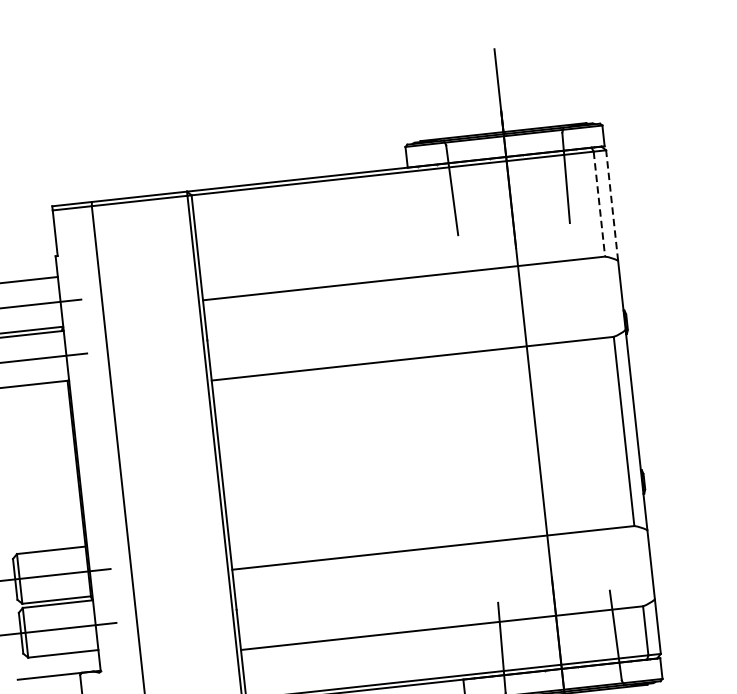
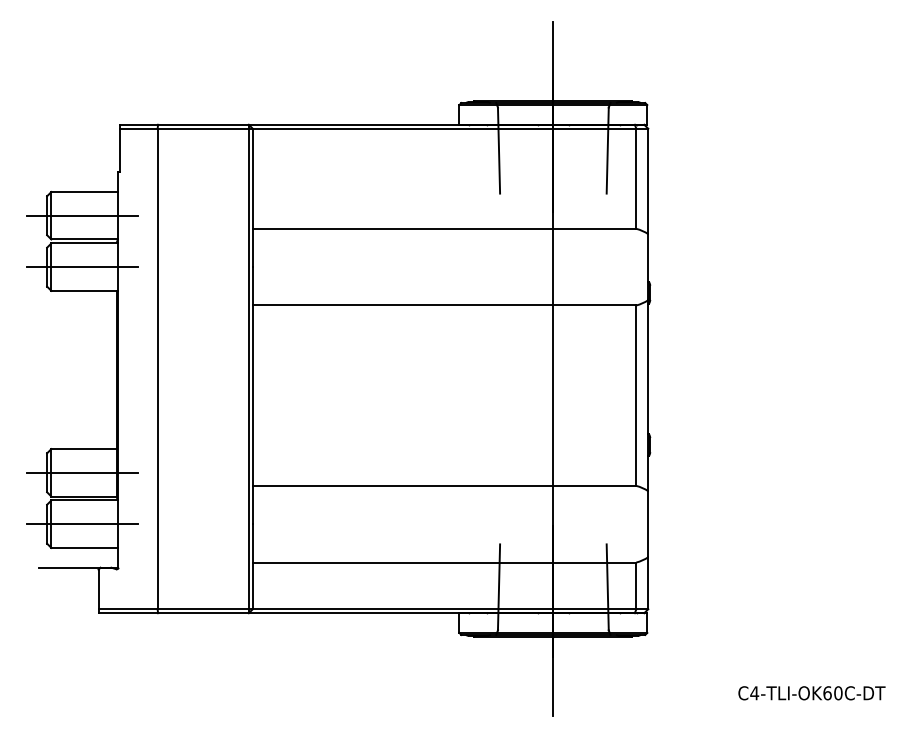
line: (599, 204) -> (636, 179), dashed -> solid
line: (612, 205) -> (648, 181), dashed -> solid

